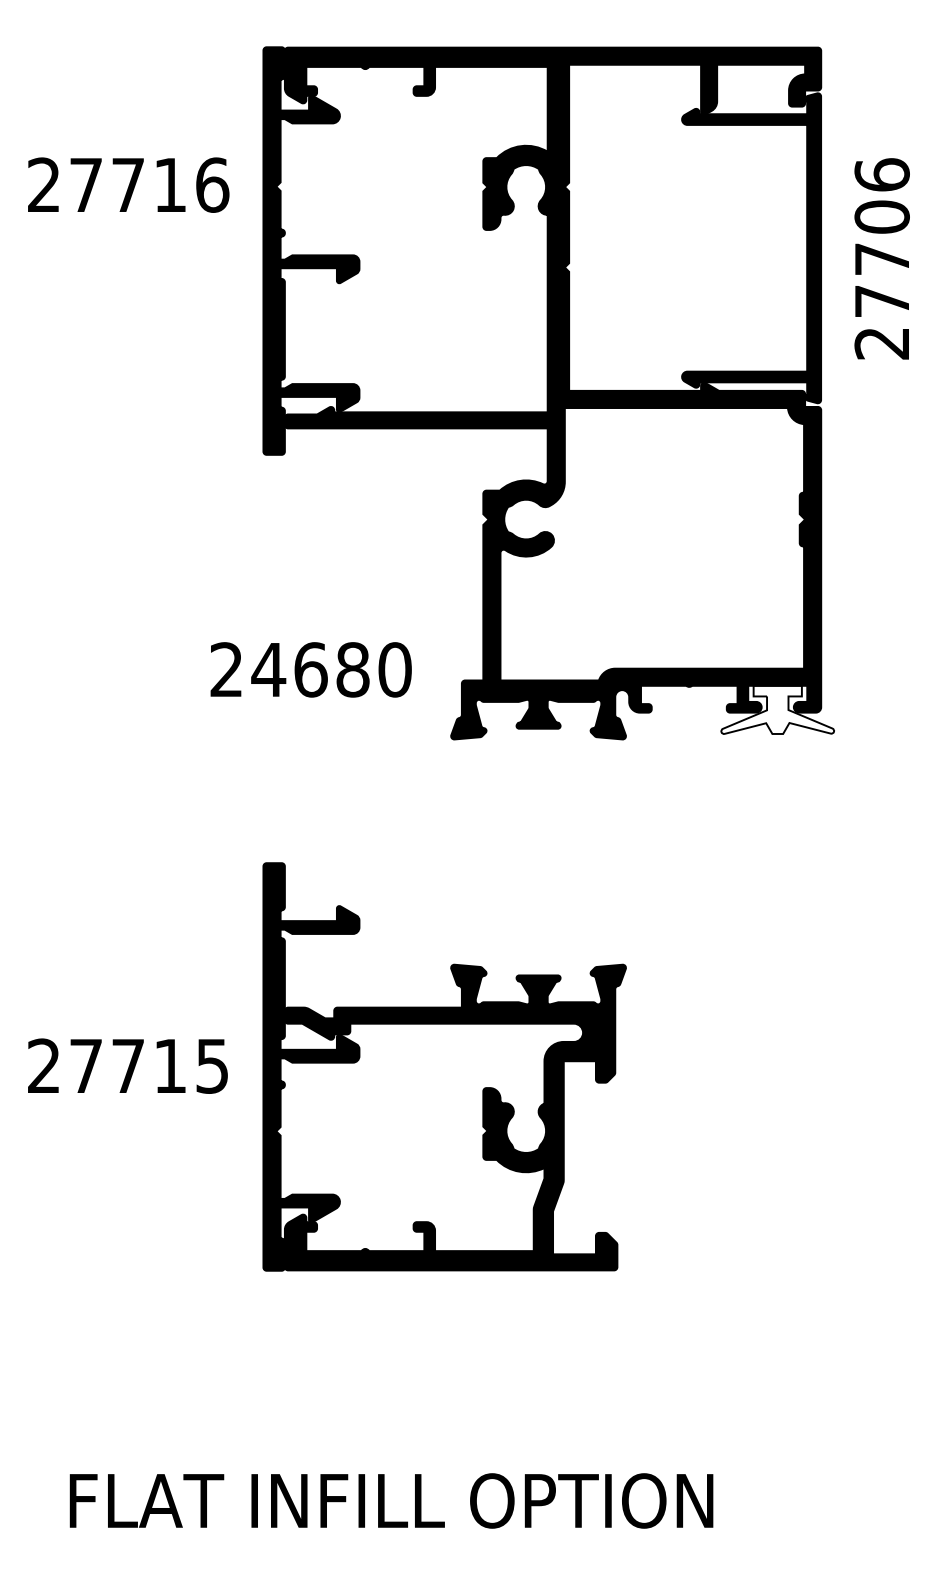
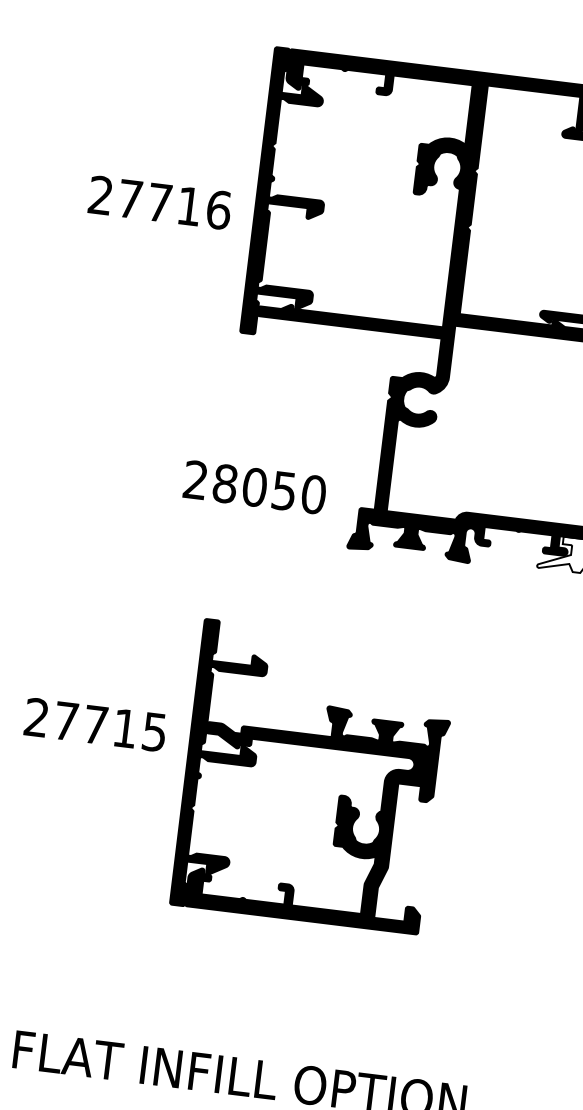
text: (128, 184) -> (160, 202), moved
text: (310, 669) -> (254, 487), 24680 -> 28050
text: (127, 1065) -> (95, 724), moved

